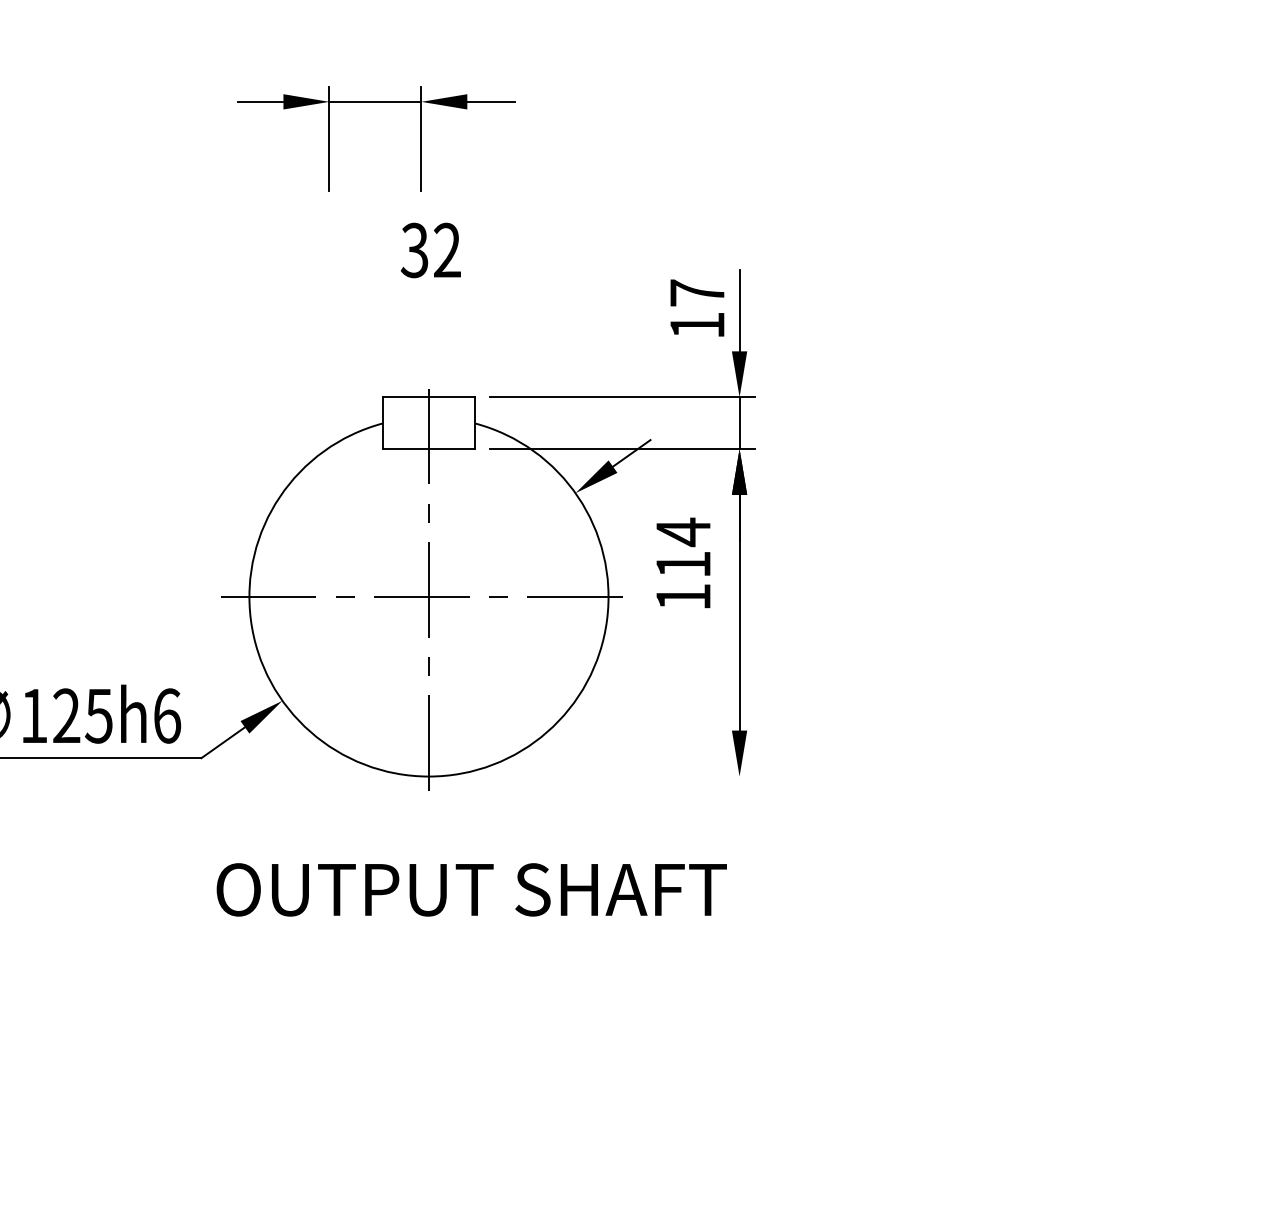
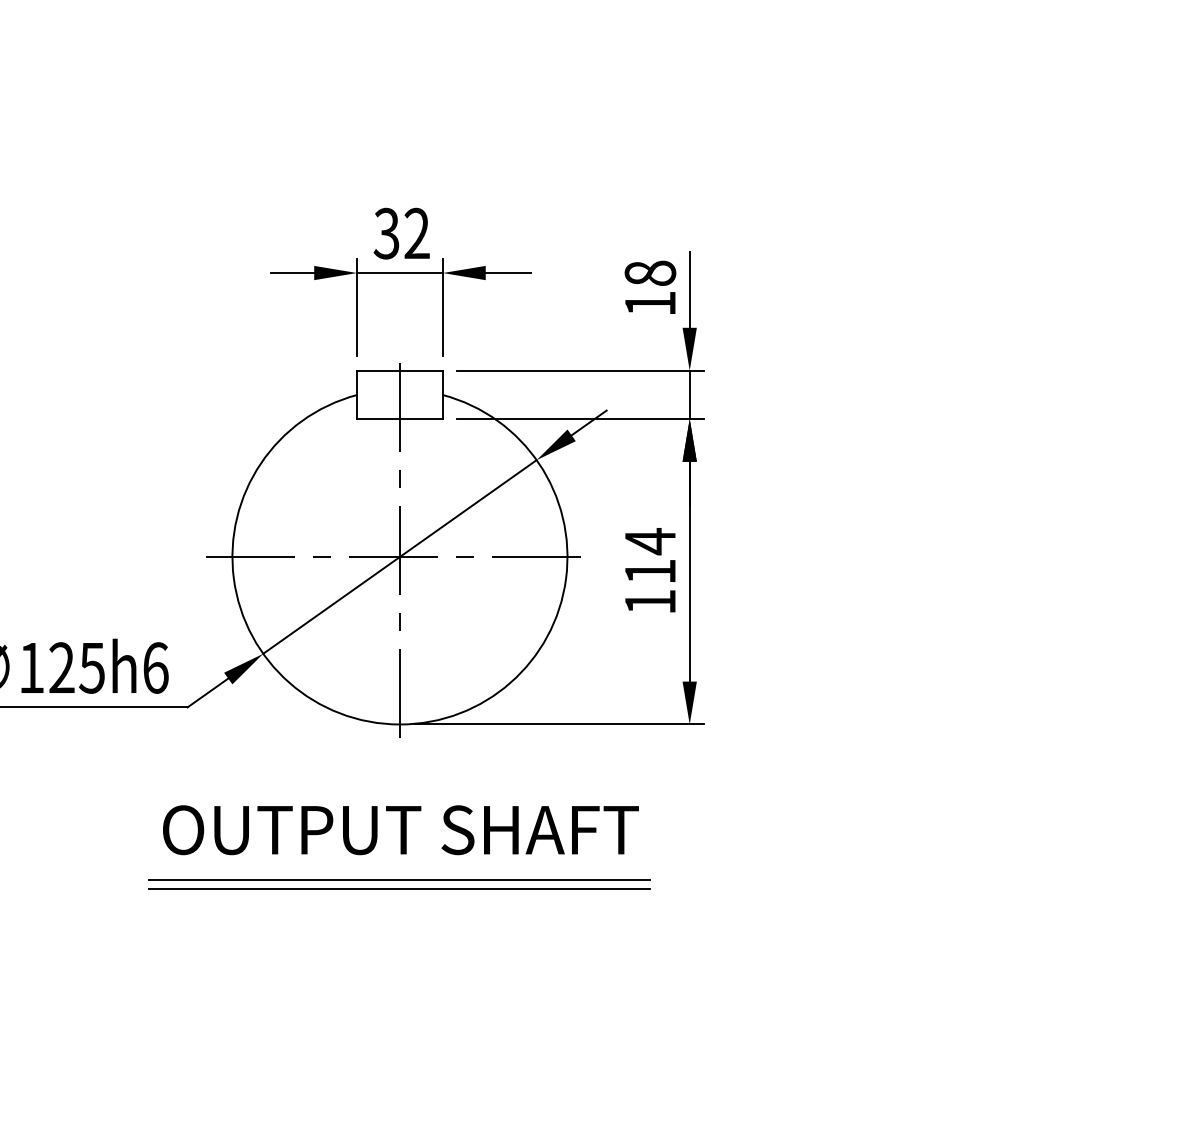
part: (375, 102) -> (400, 273), moved
text: (697, 292) -> (650, 272), 17 -> 18
text: (683, 563) -> (650, 570), moved
line: (428, 596) -> (399, 556), added
line: (599, 776) -> (559, 724), added
text: (471, 890) -> (400, 830), moved
line: (427, 942) -> (398, 879), added
line: (427, 952) -> (398, 888), added

